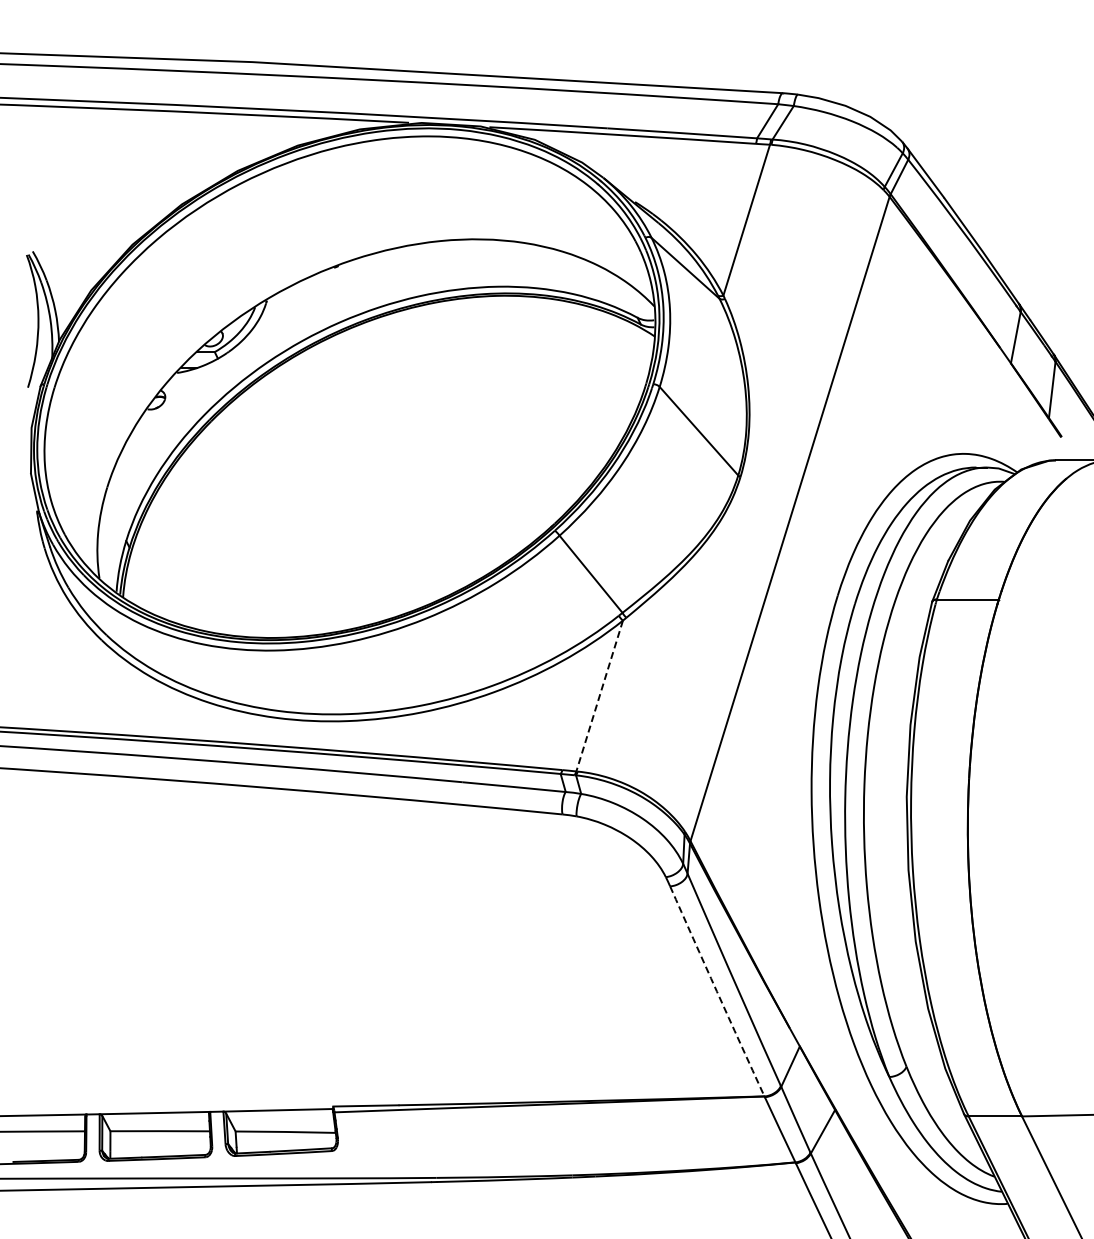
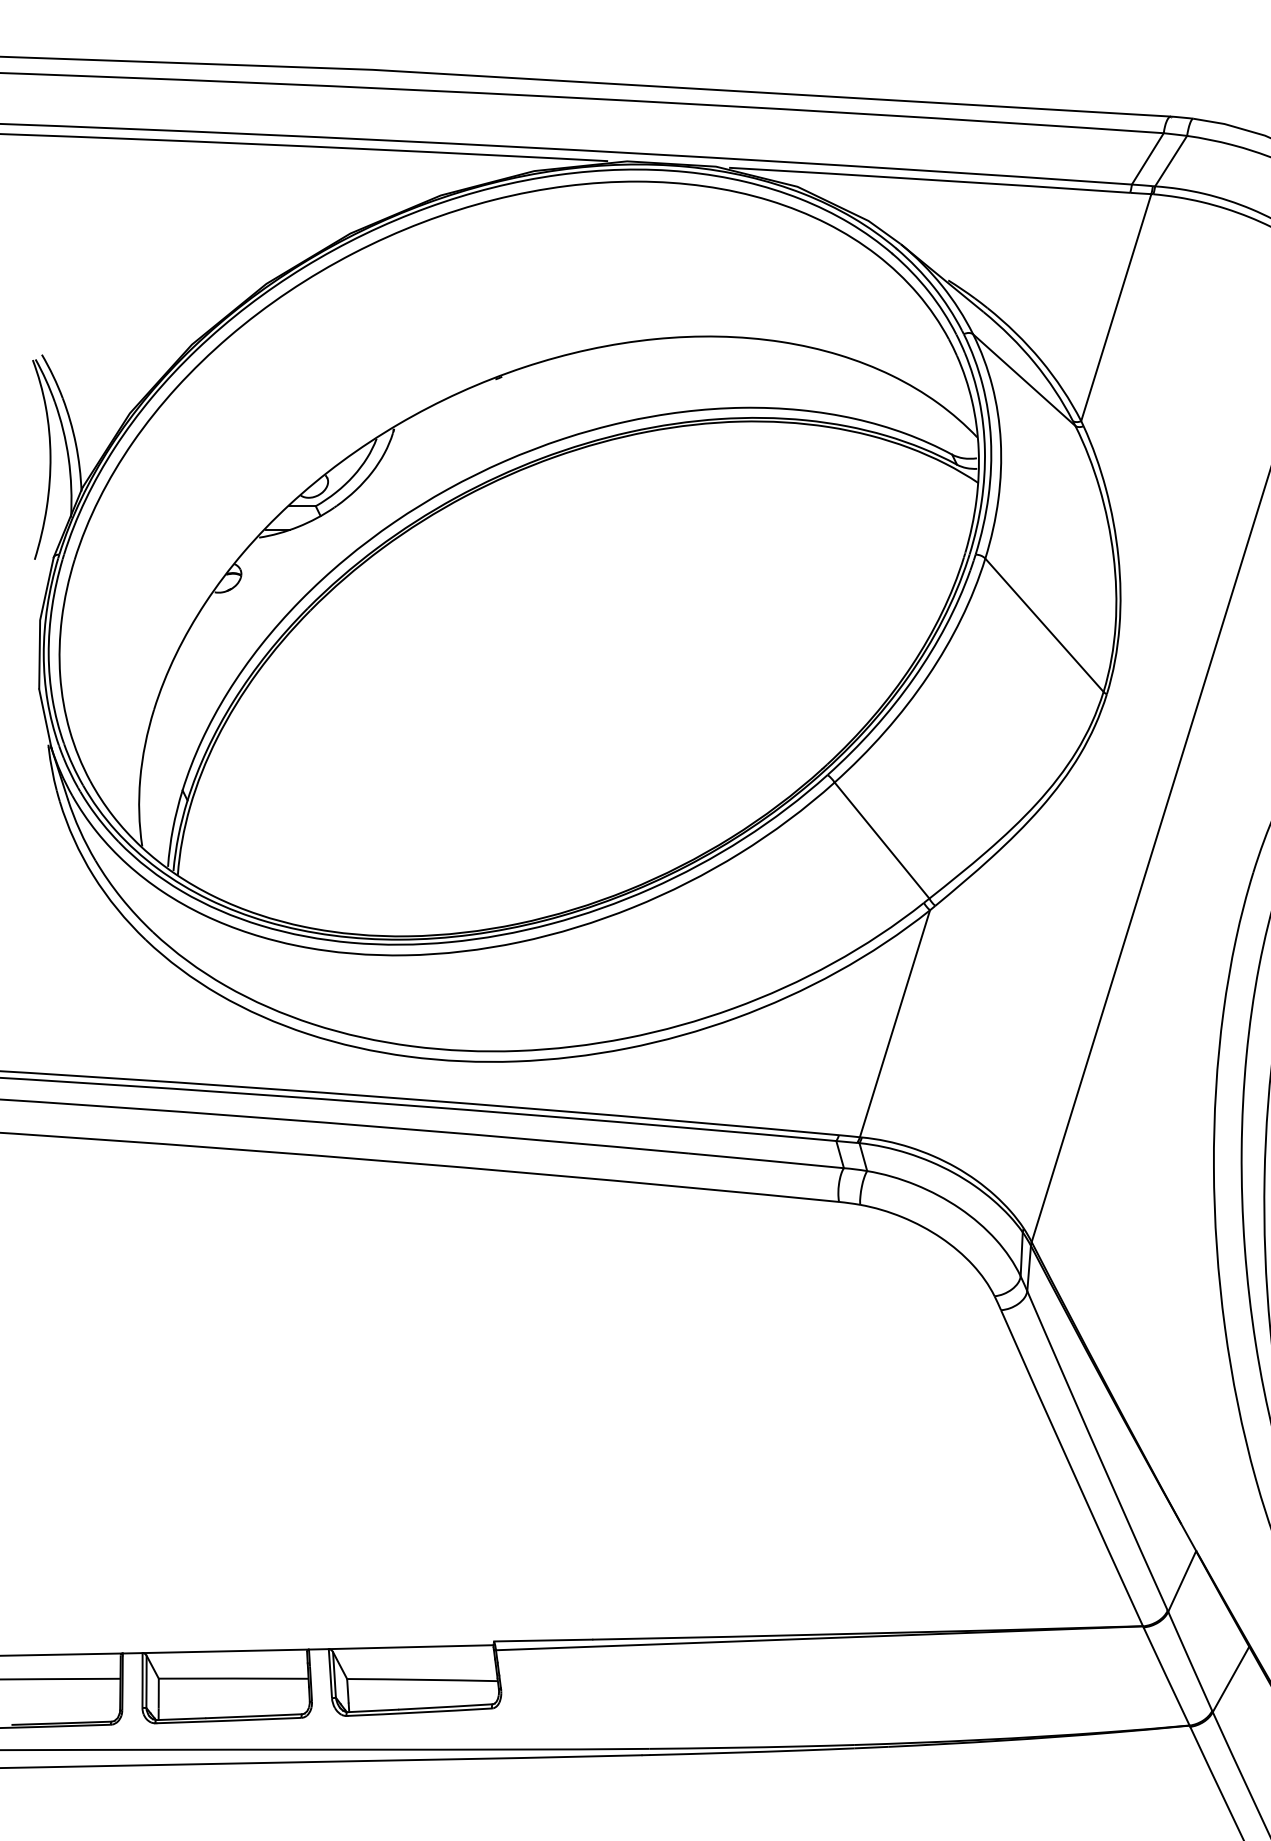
line: (599, 696) -> (894, 1024), dashed -> solid
arc: (716, 991) -> (1070, 1468), dashed -> solid

